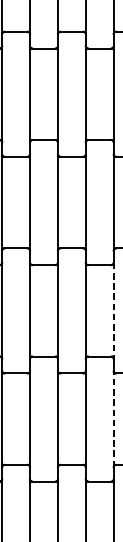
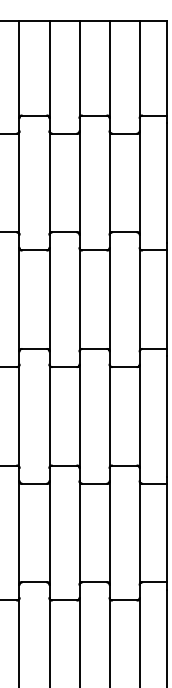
line: (113, 310) -> (139, 416), dashed -> solid
line: (113, 419) -> (139, 533), dashed -> solid

